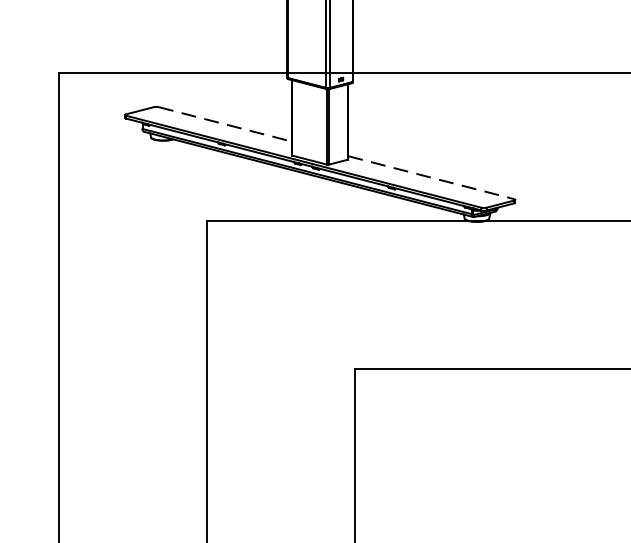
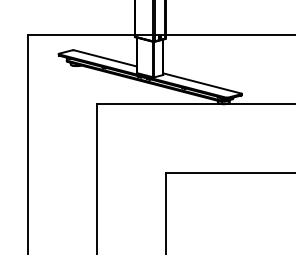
line: (227, 124) -> (106, 58), dashed -> solid
line: (431, 177) -> (202, 83), dashed -> solid

